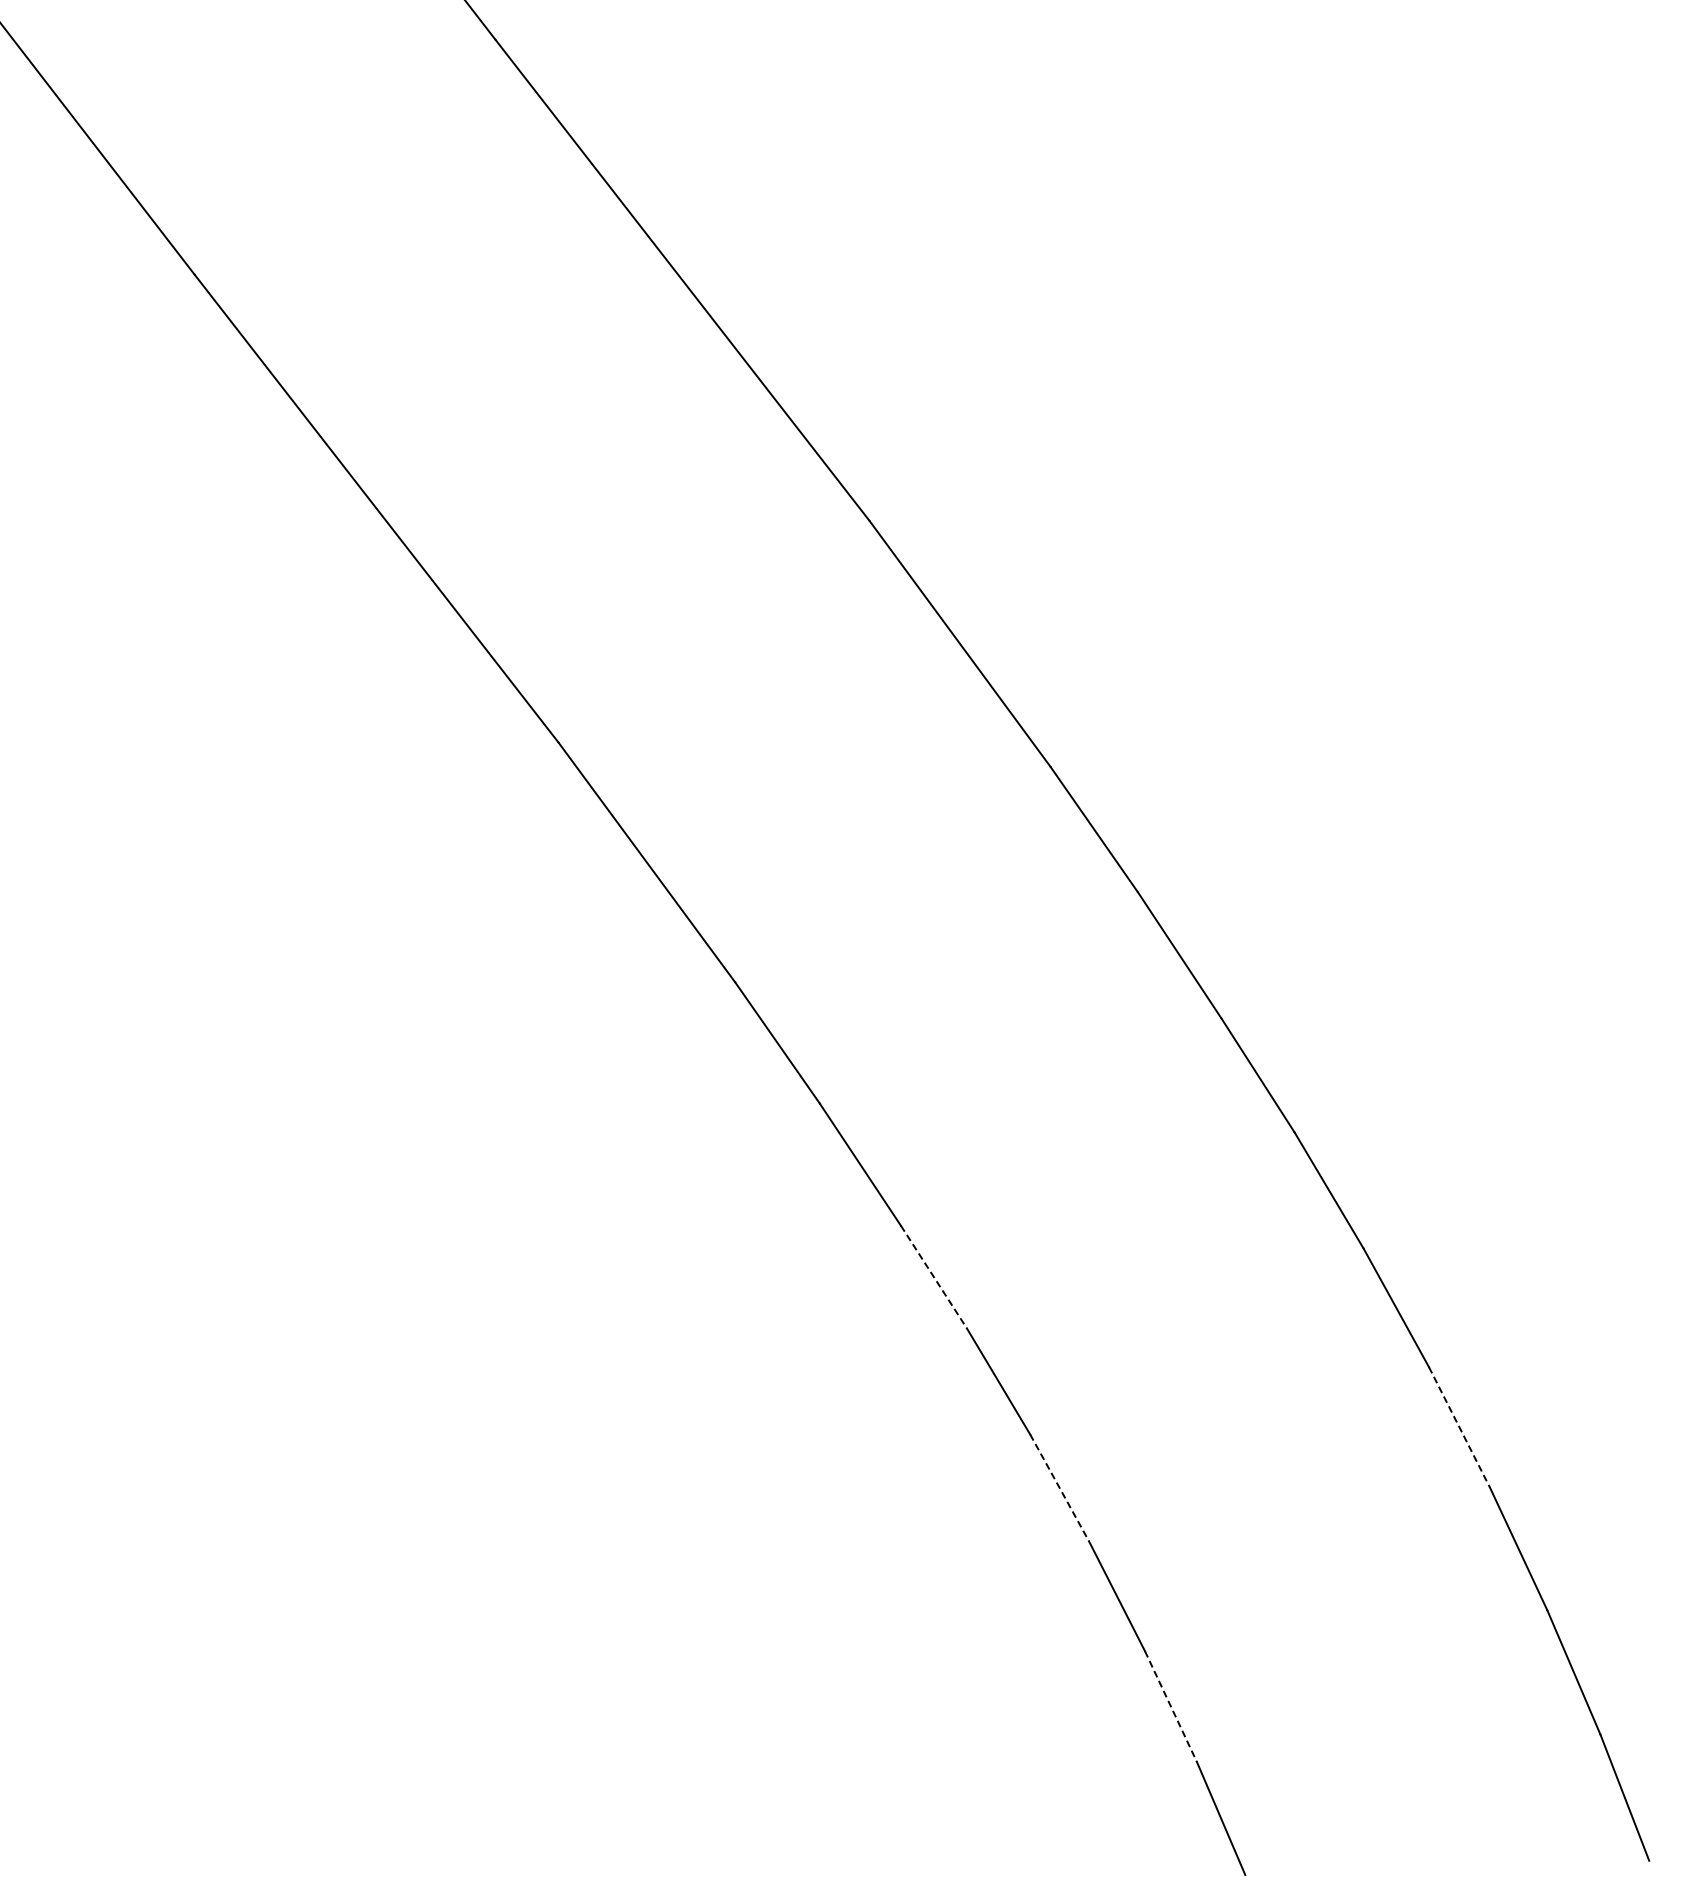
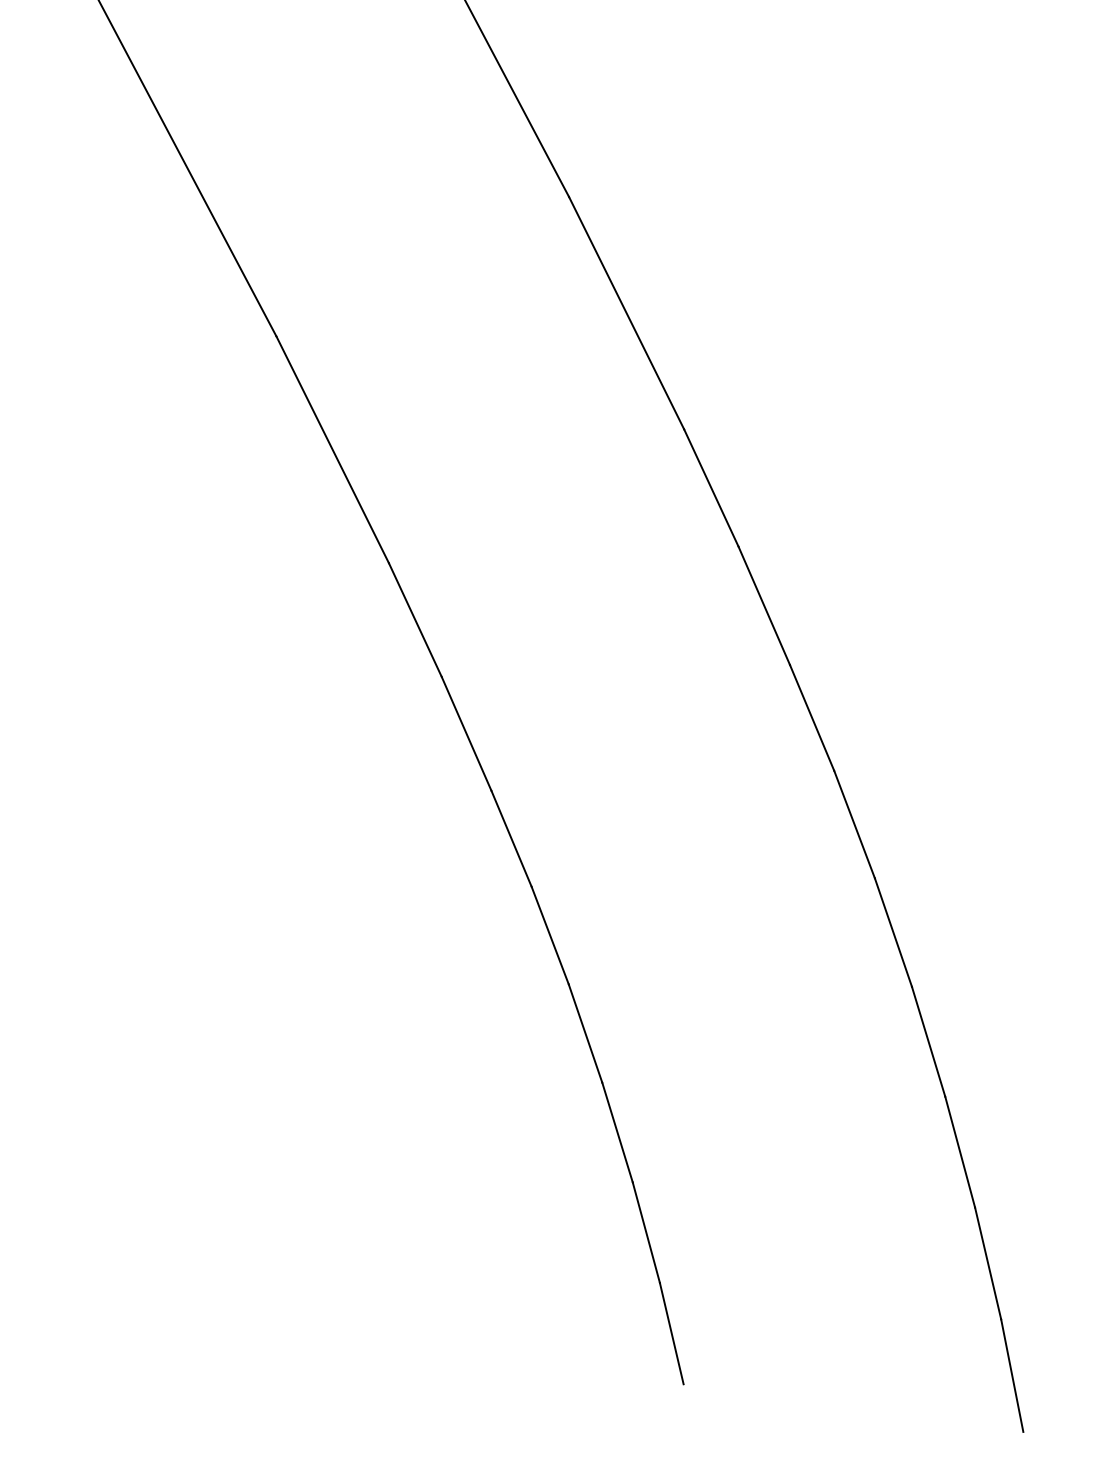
line: (934, 1277) -> (511, 839), dashed -> solid
line: (1459, 1427) -> (928, 1041), dashed -> solid
line: (1059, 1488) -> (585, 1033), dashed -> solid
line: (1171, 1707) -> (646, 1233), dashed -> solid

